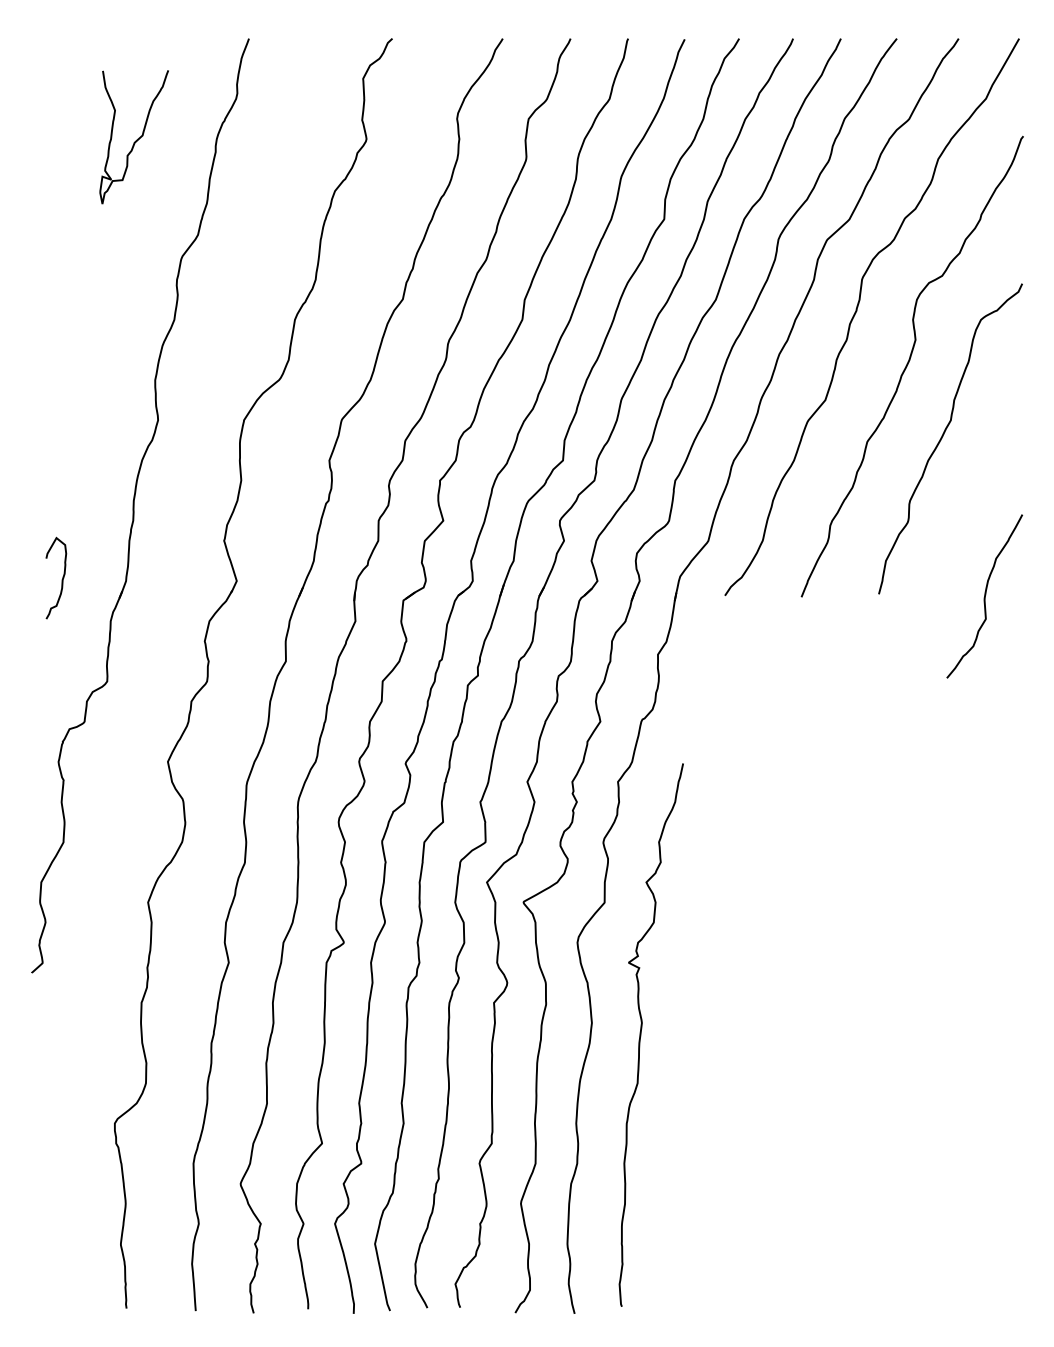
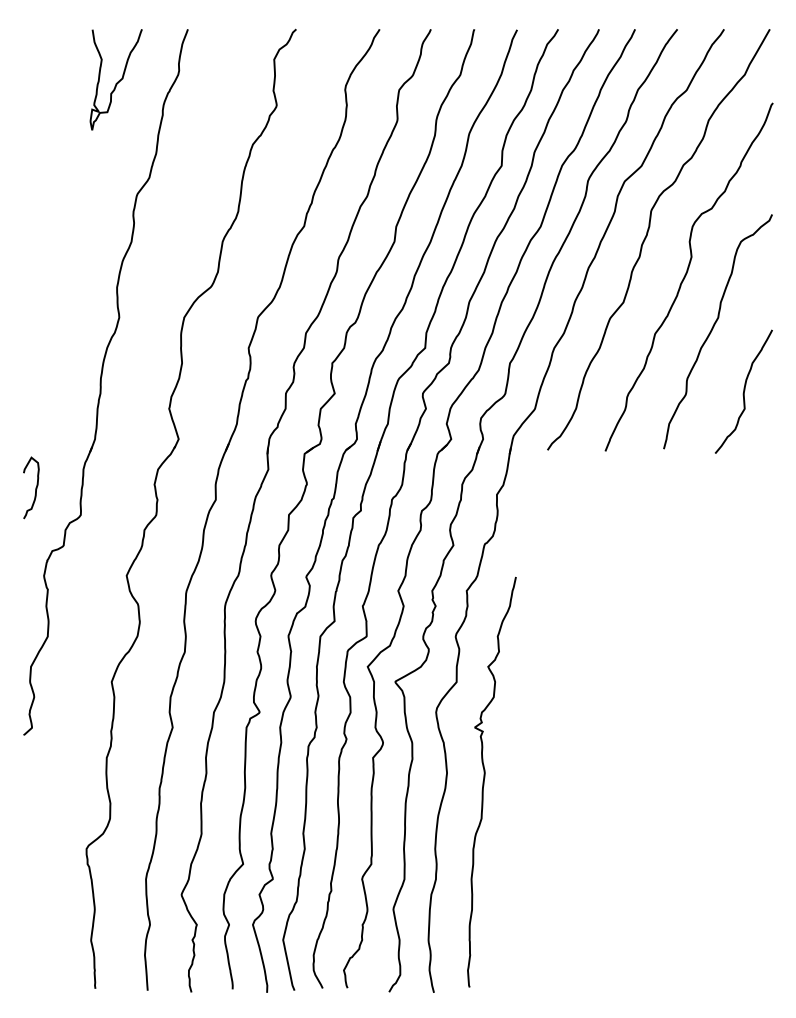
curve: (135, 139) -> (117, 81), moved
curve: (61, 577) -> (35, 487), moved
curve: (984, 596) -> (743, 391), moved

